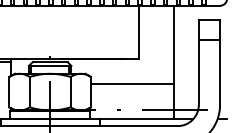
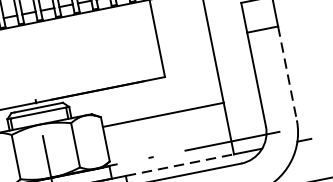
line: (220, 73) -> (288, 74), solid -> dashed
line: (137, 119) -> (180, 165), solid -> dashed

